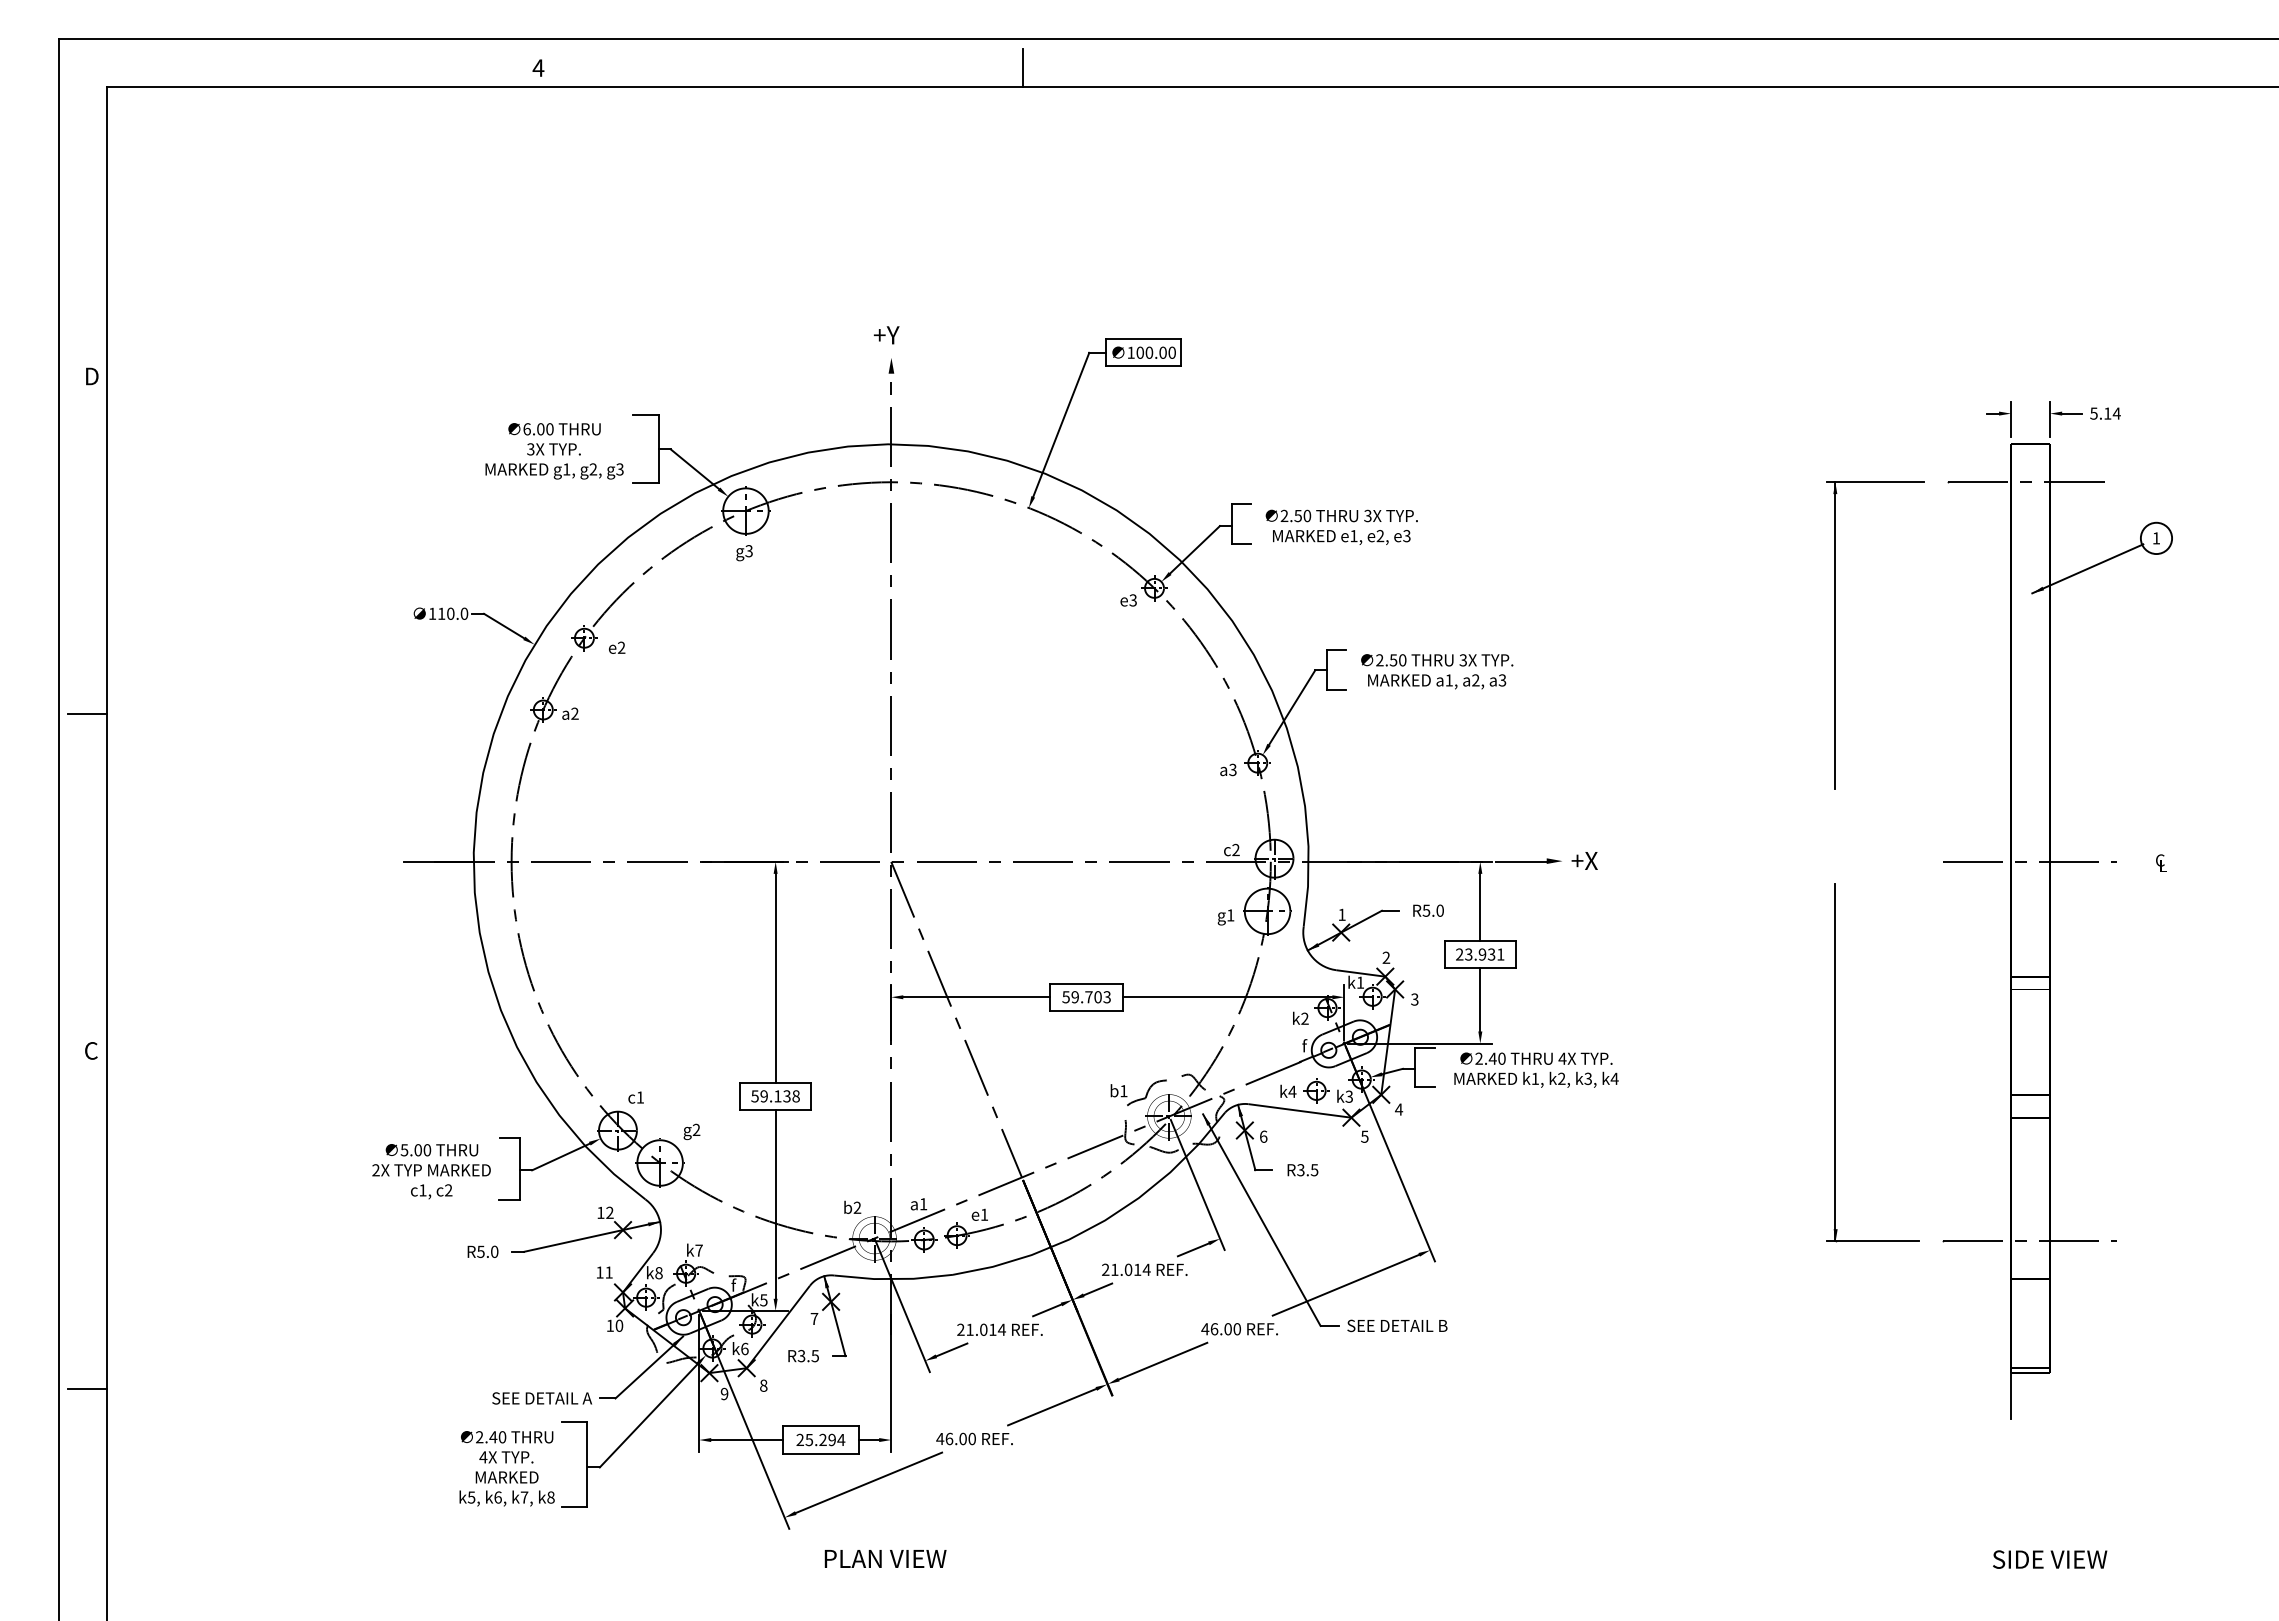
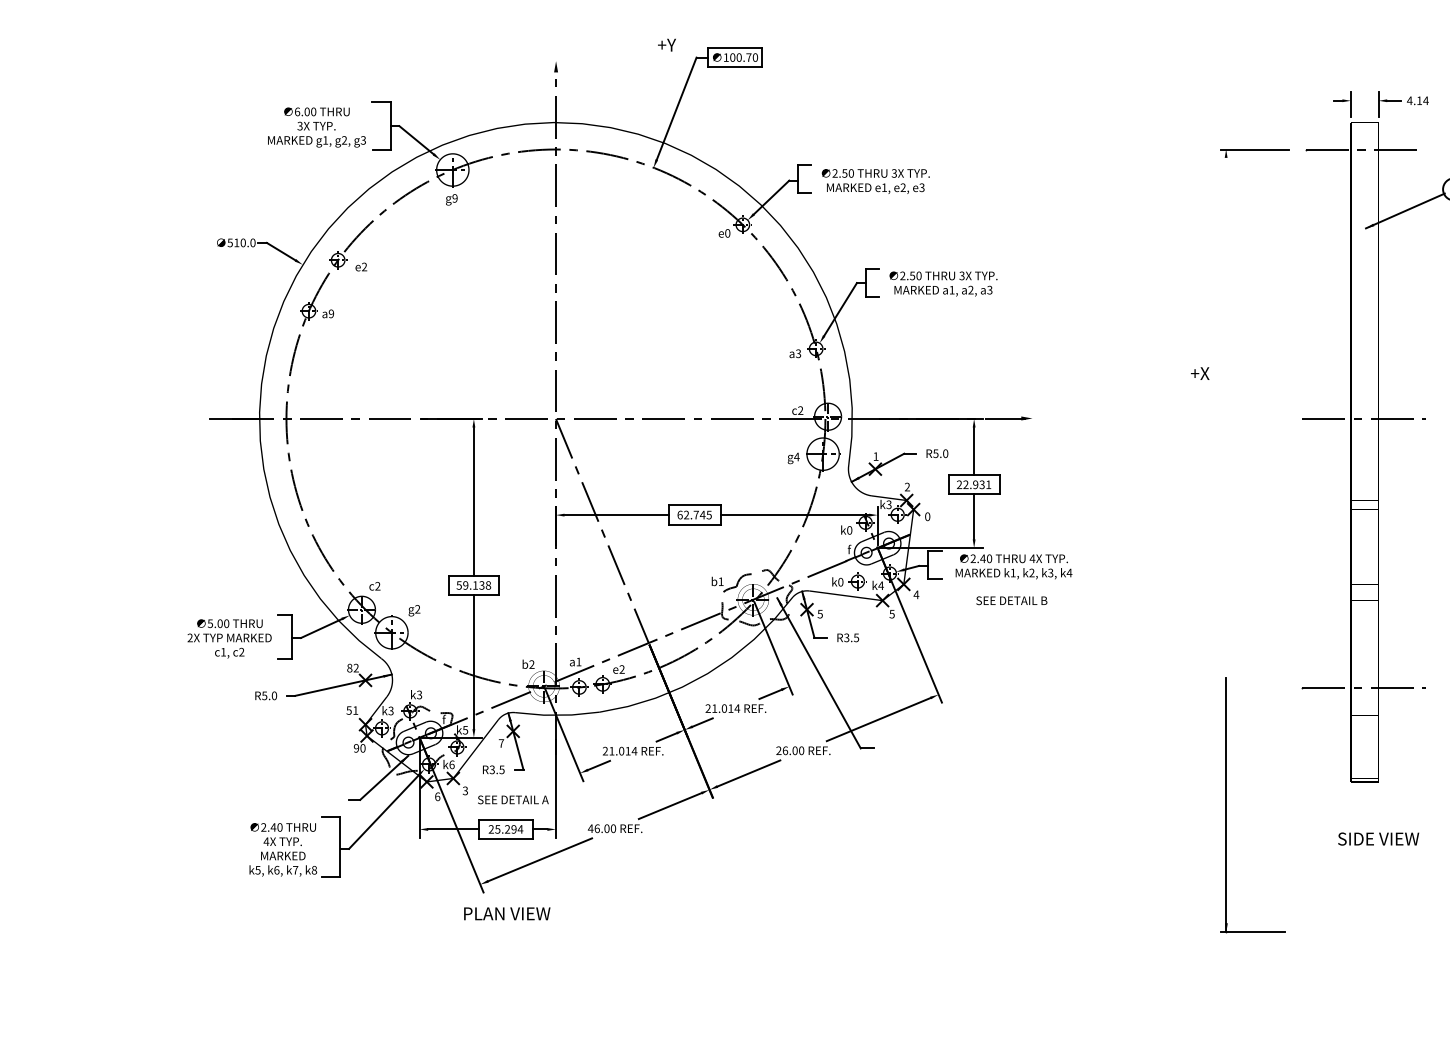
text: (886, 335) -> (666, 45), moved
text: (1162, 352) -> (748, 57), 100.00 -> 100.70
text: (2094, 413) -> (1410, 100), 5.14 -> 4.14
text: (748, 551) -> (454, 198), g3 -> g9
text: (1132, 600) -> (727, 233), e3 -> e0
text: (432, 613) -> (230, 242), 110.0 -> 510.0
line: (1835, 635) -> (1226, 258), removed
text: (574, 713) -> (331, 313), a2 -> a9
text: (1584, 860) -> (1200, 373), moved
text: (1230, 915) -> (796, 457), g1 -> g4
text: (1468, 954) -> (965, 484), 23.931 -> 22.931
text: (1360, 982) -> (889, 504), k1 -> k3
text: (1086, 997) -> (694, 515), 59.703 -> 62.745
text: (1414, 999) -> (927, 516), 3 -> 0
text: (1304, 1018) -> (849, 530), k2 -> k0
part: (1835, 1062) -> (1226, 804), moved
text: (1292, 1091) -> (840, 582), k4 -> k0
text: (1349, 1096) -> (881, 585), k3 -> k4
text: (640, 1097) -> (377, 586), c1 -> c2
text: (1263, 1136) -> (820, 613), 6 -> 5
text: (600, 1212) -> (349, 667), 12 -> 82
text: (984, 1214) -> (622, 669), e1 -> e2
text: (698, 1250) -> (419, 694), k7 -> k3
text: (599, 1272) -> (348, 710), 11 -> 51
text: (658, 1273) -> (390, 711), k8 -> k3
text: (609, 1325) -> (355, 748), 10 -> 90
text: (1397, 1325) -> (1011, 600), moved
text: (1205, 1329) -> (779, 750), 46.00 -> 26.00
text: (763, 1385) -> (465, 790), 8 -> 3
text: (724, 1393) -> (437, 796), 9 -> 6
line: (2011, 1393) -> (1351, 796), removed
text: (542, 1398) -> (513, 799), moved
text: (885, 1558) -> (507, 913), moved
text: (2050, 1559) -> (1378, 838), moved

